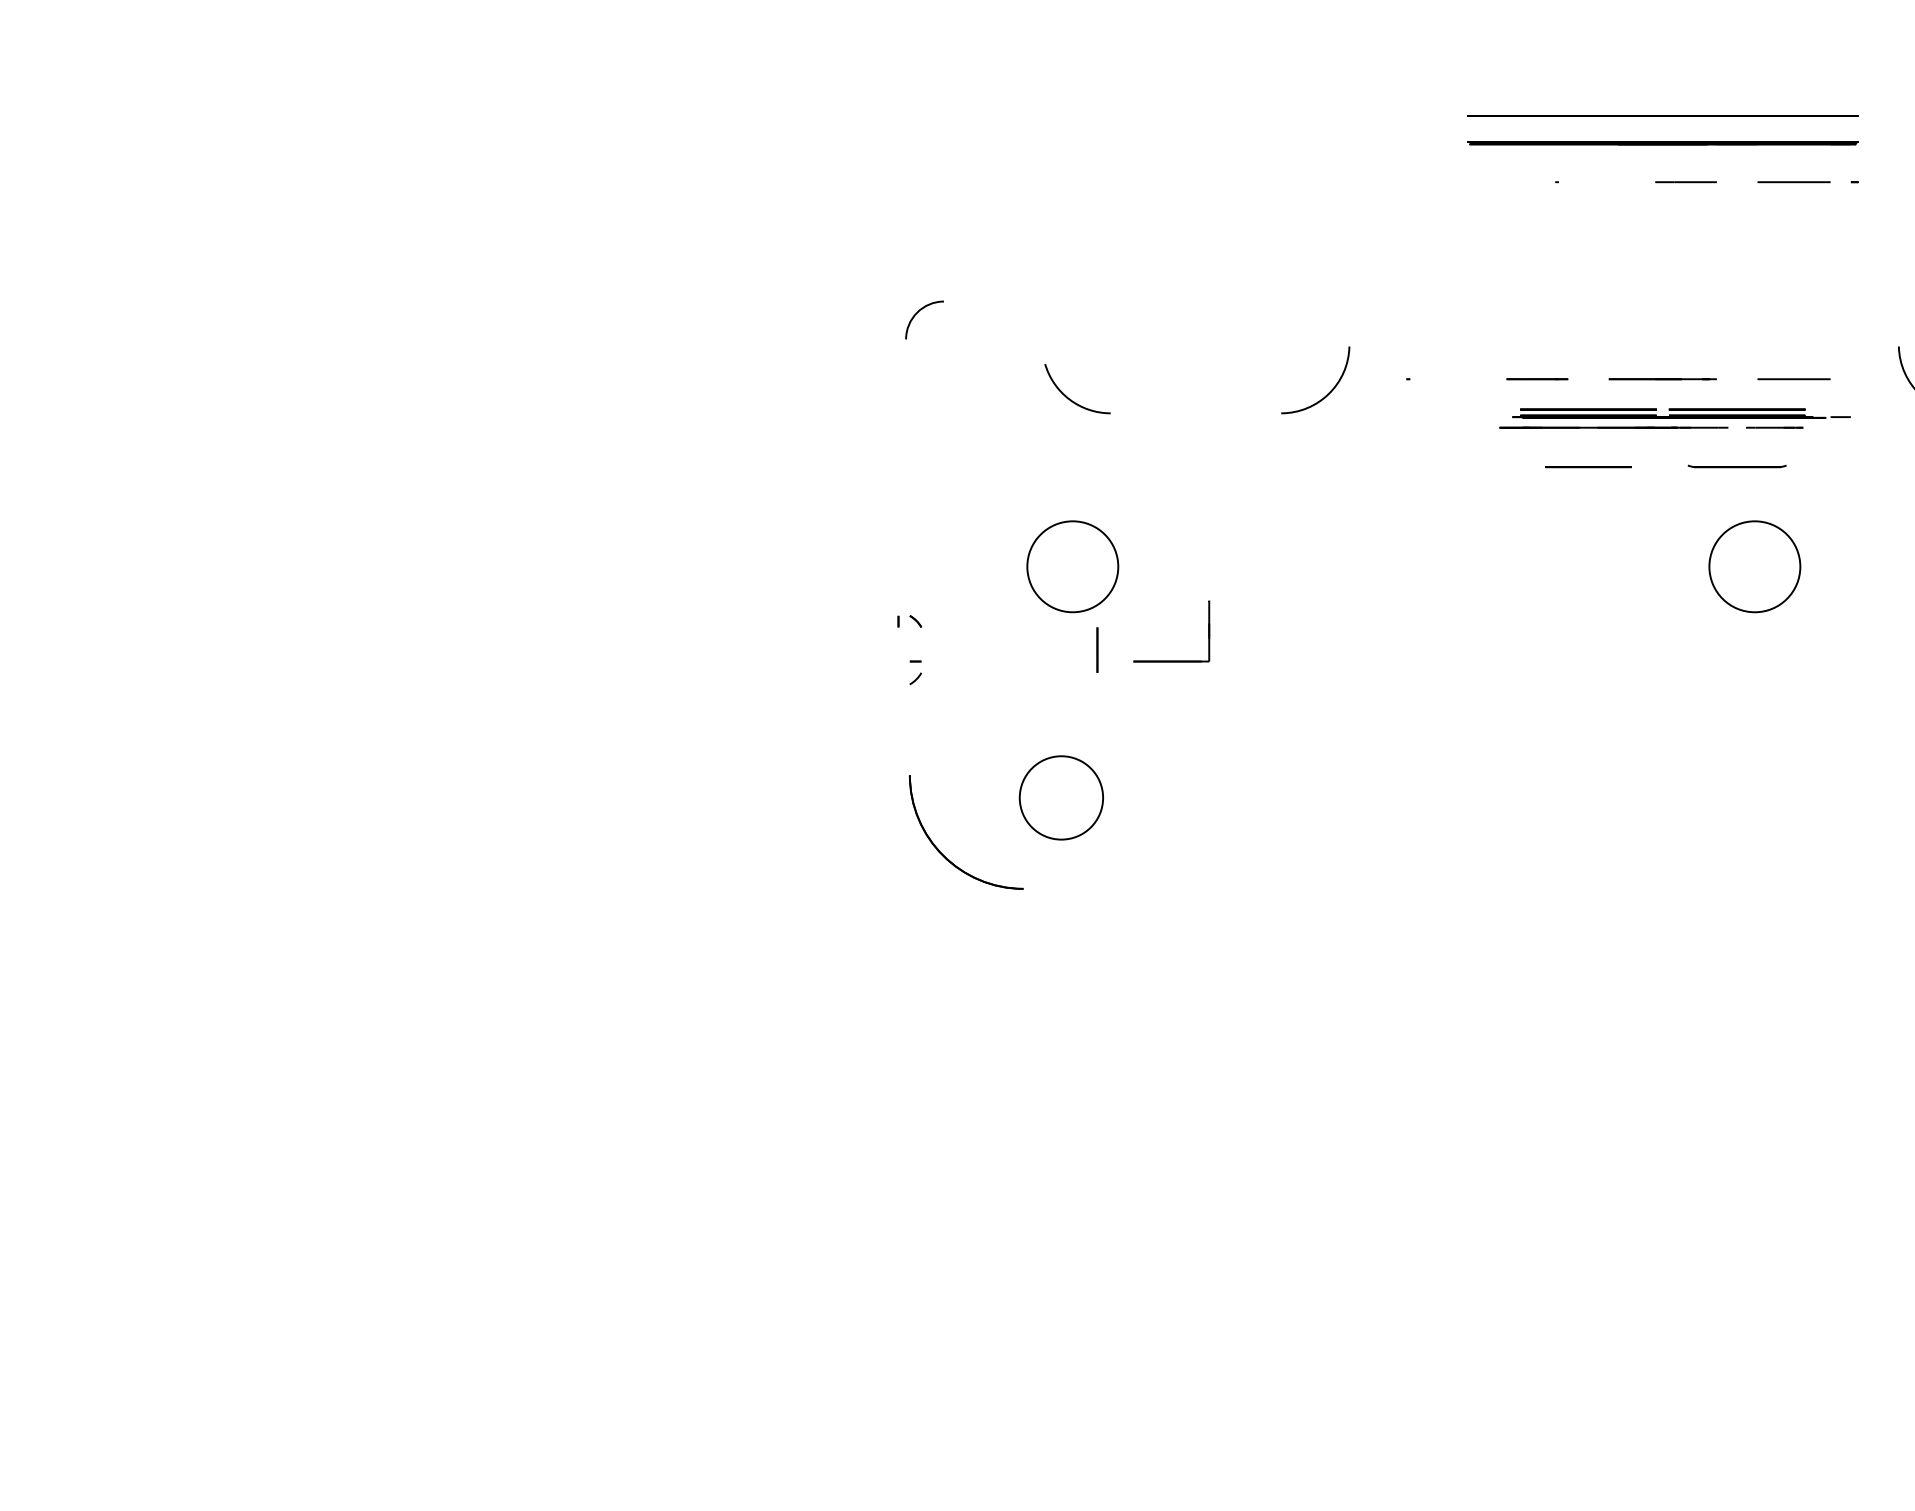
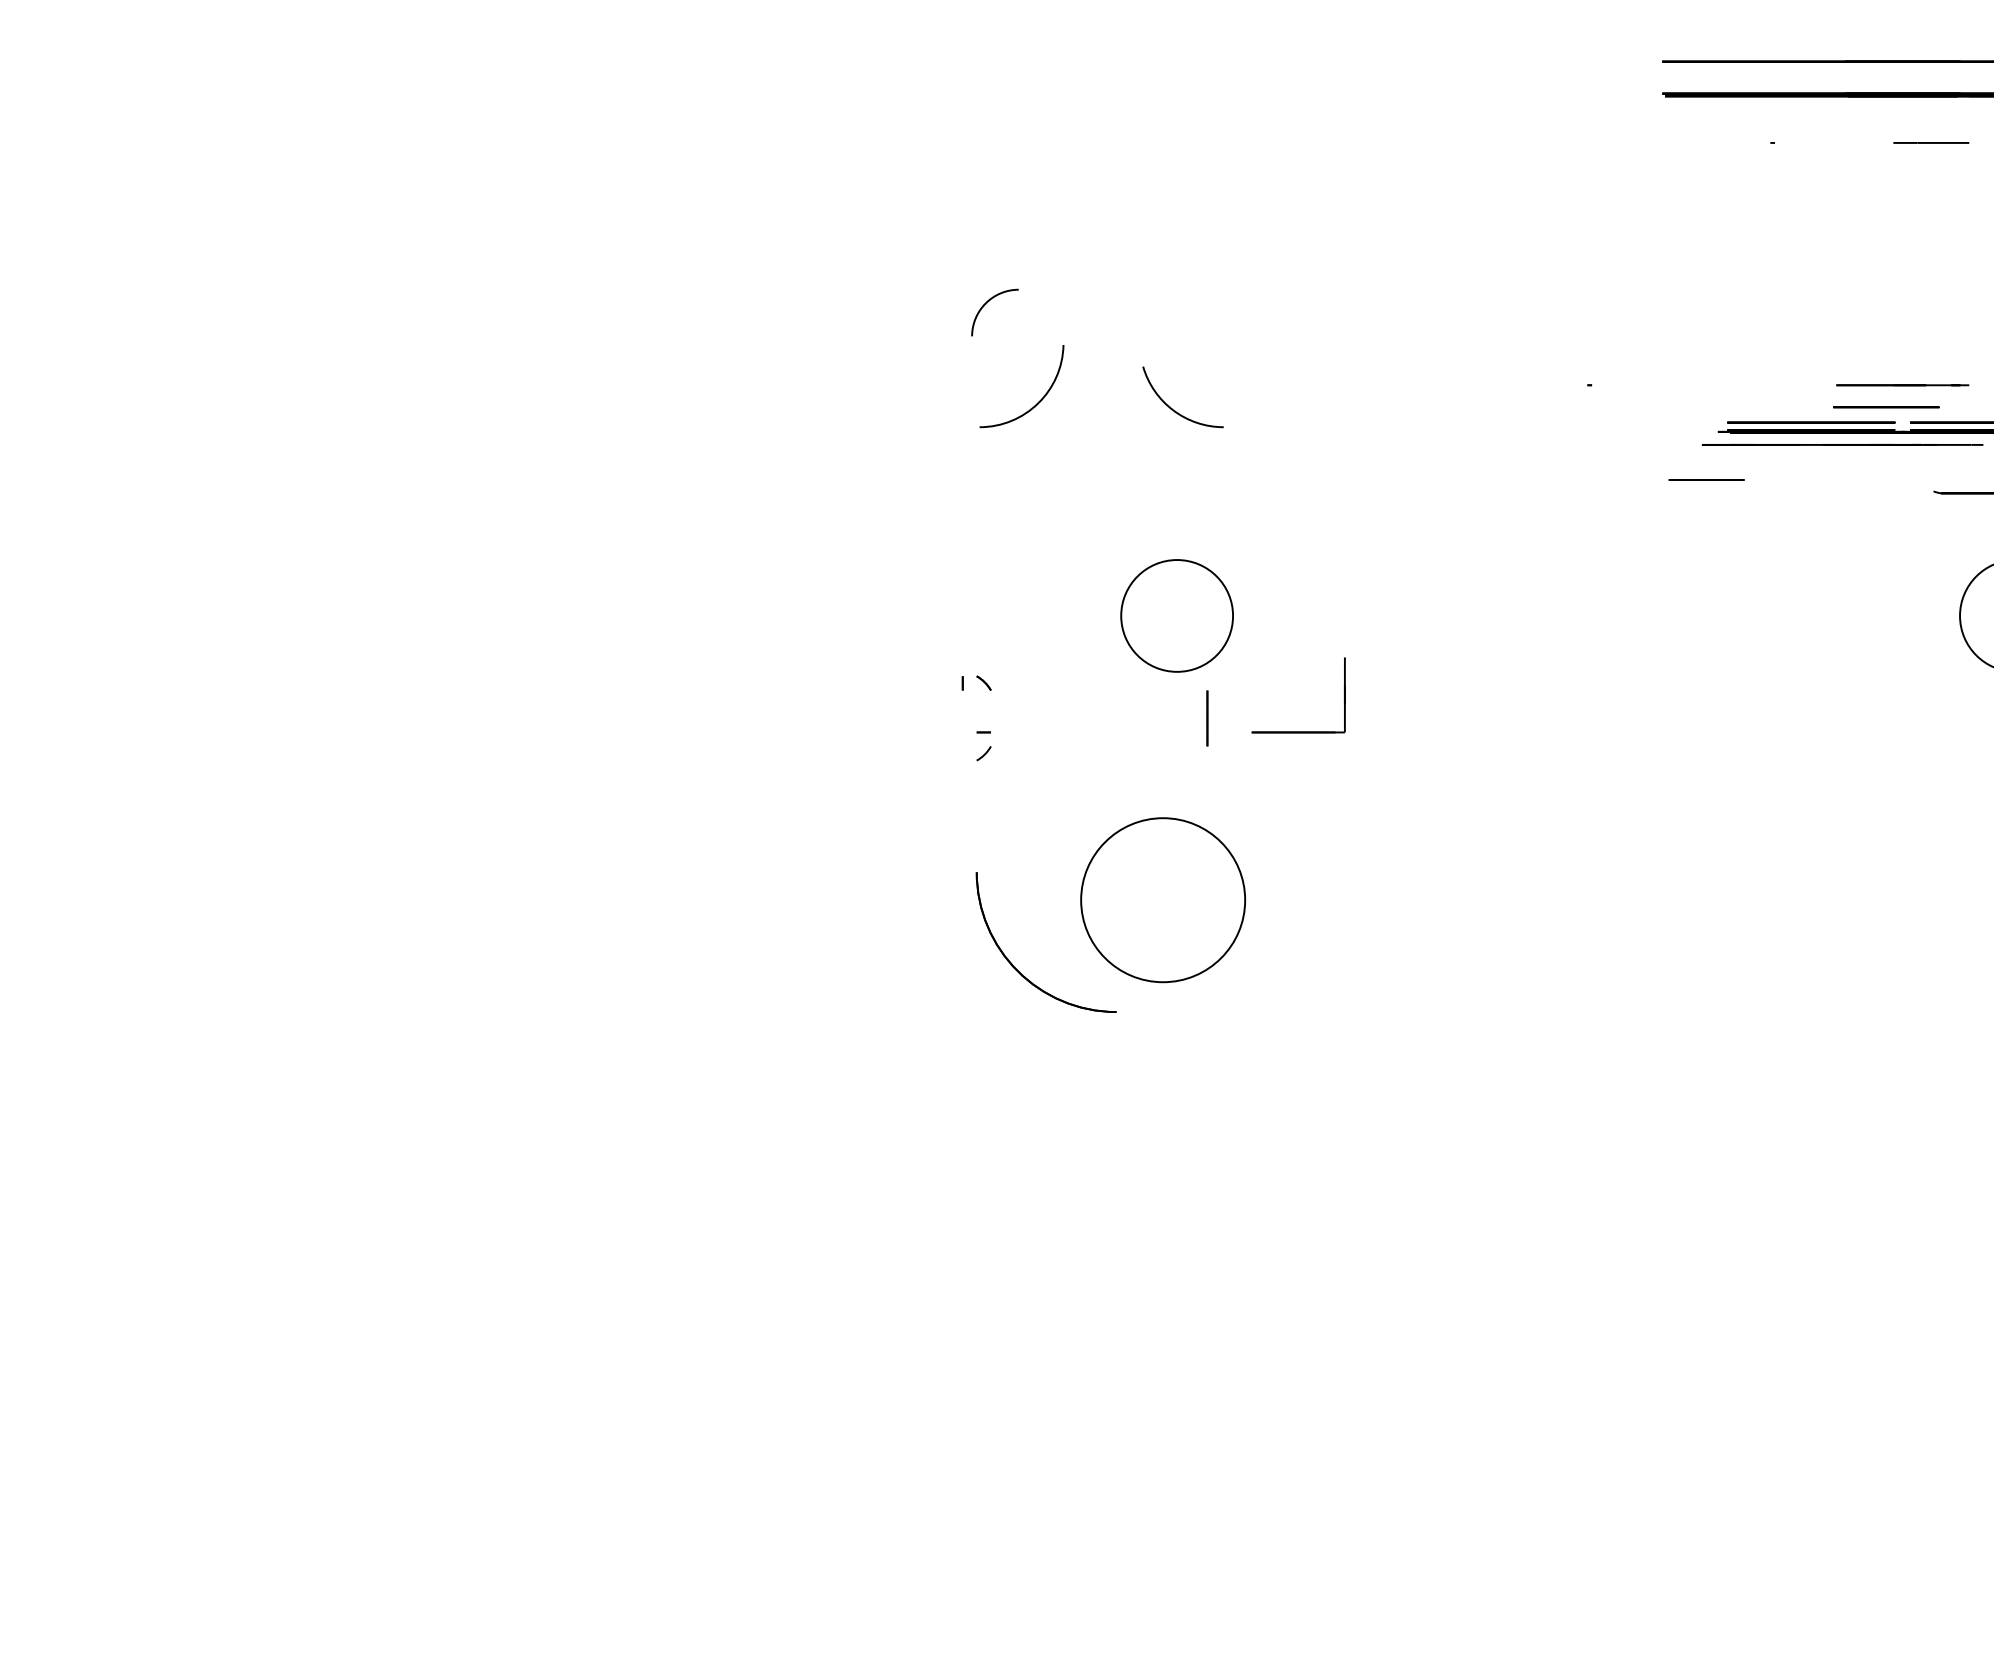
line: (1537, 379) -> (1706, 480), moved
arc: (1328, 392) -> (1037, 401), moved
circle: (1588, 467) -> (1886, 407), moved
circle: (1061, 797) -> (1163, 899), size x1.6

